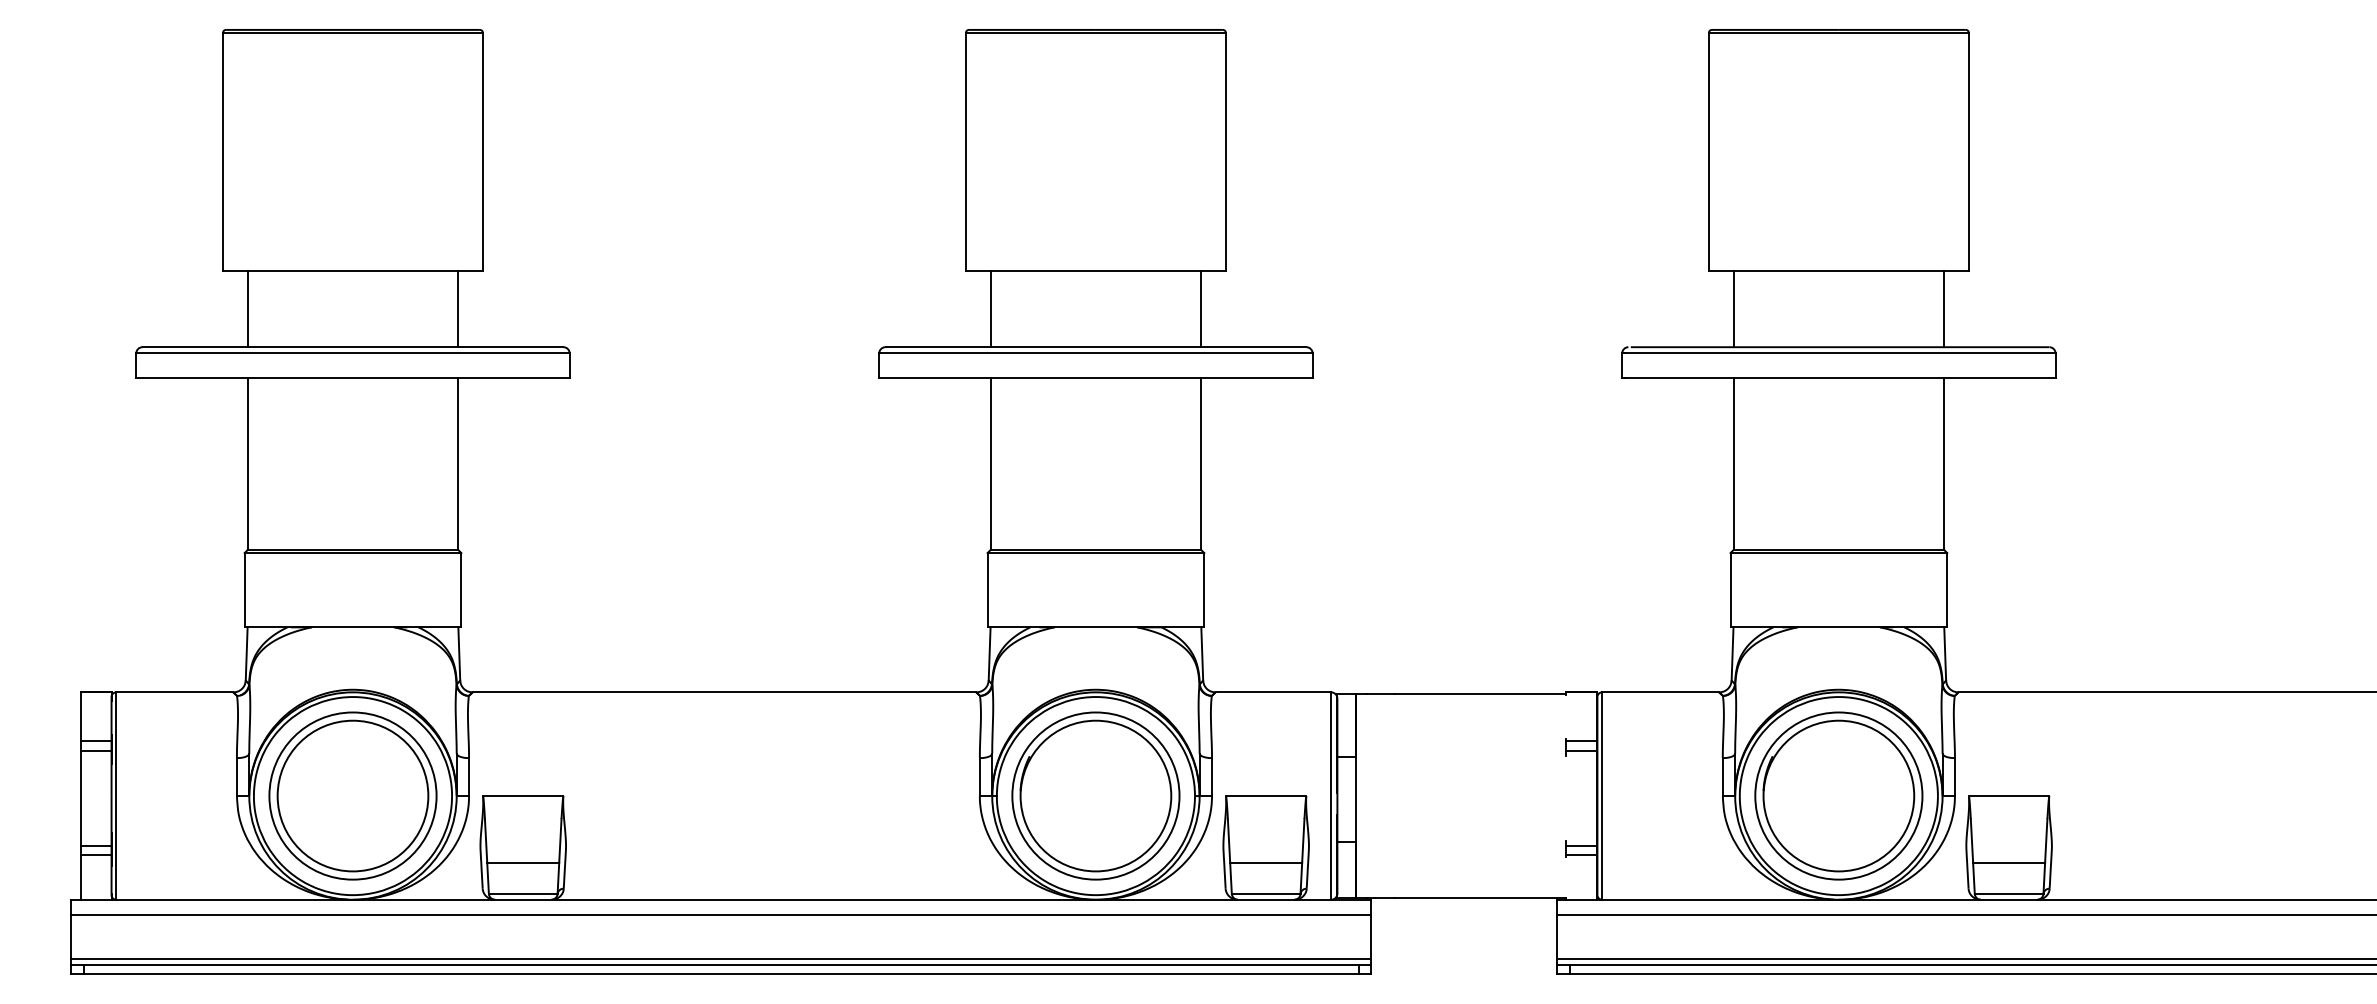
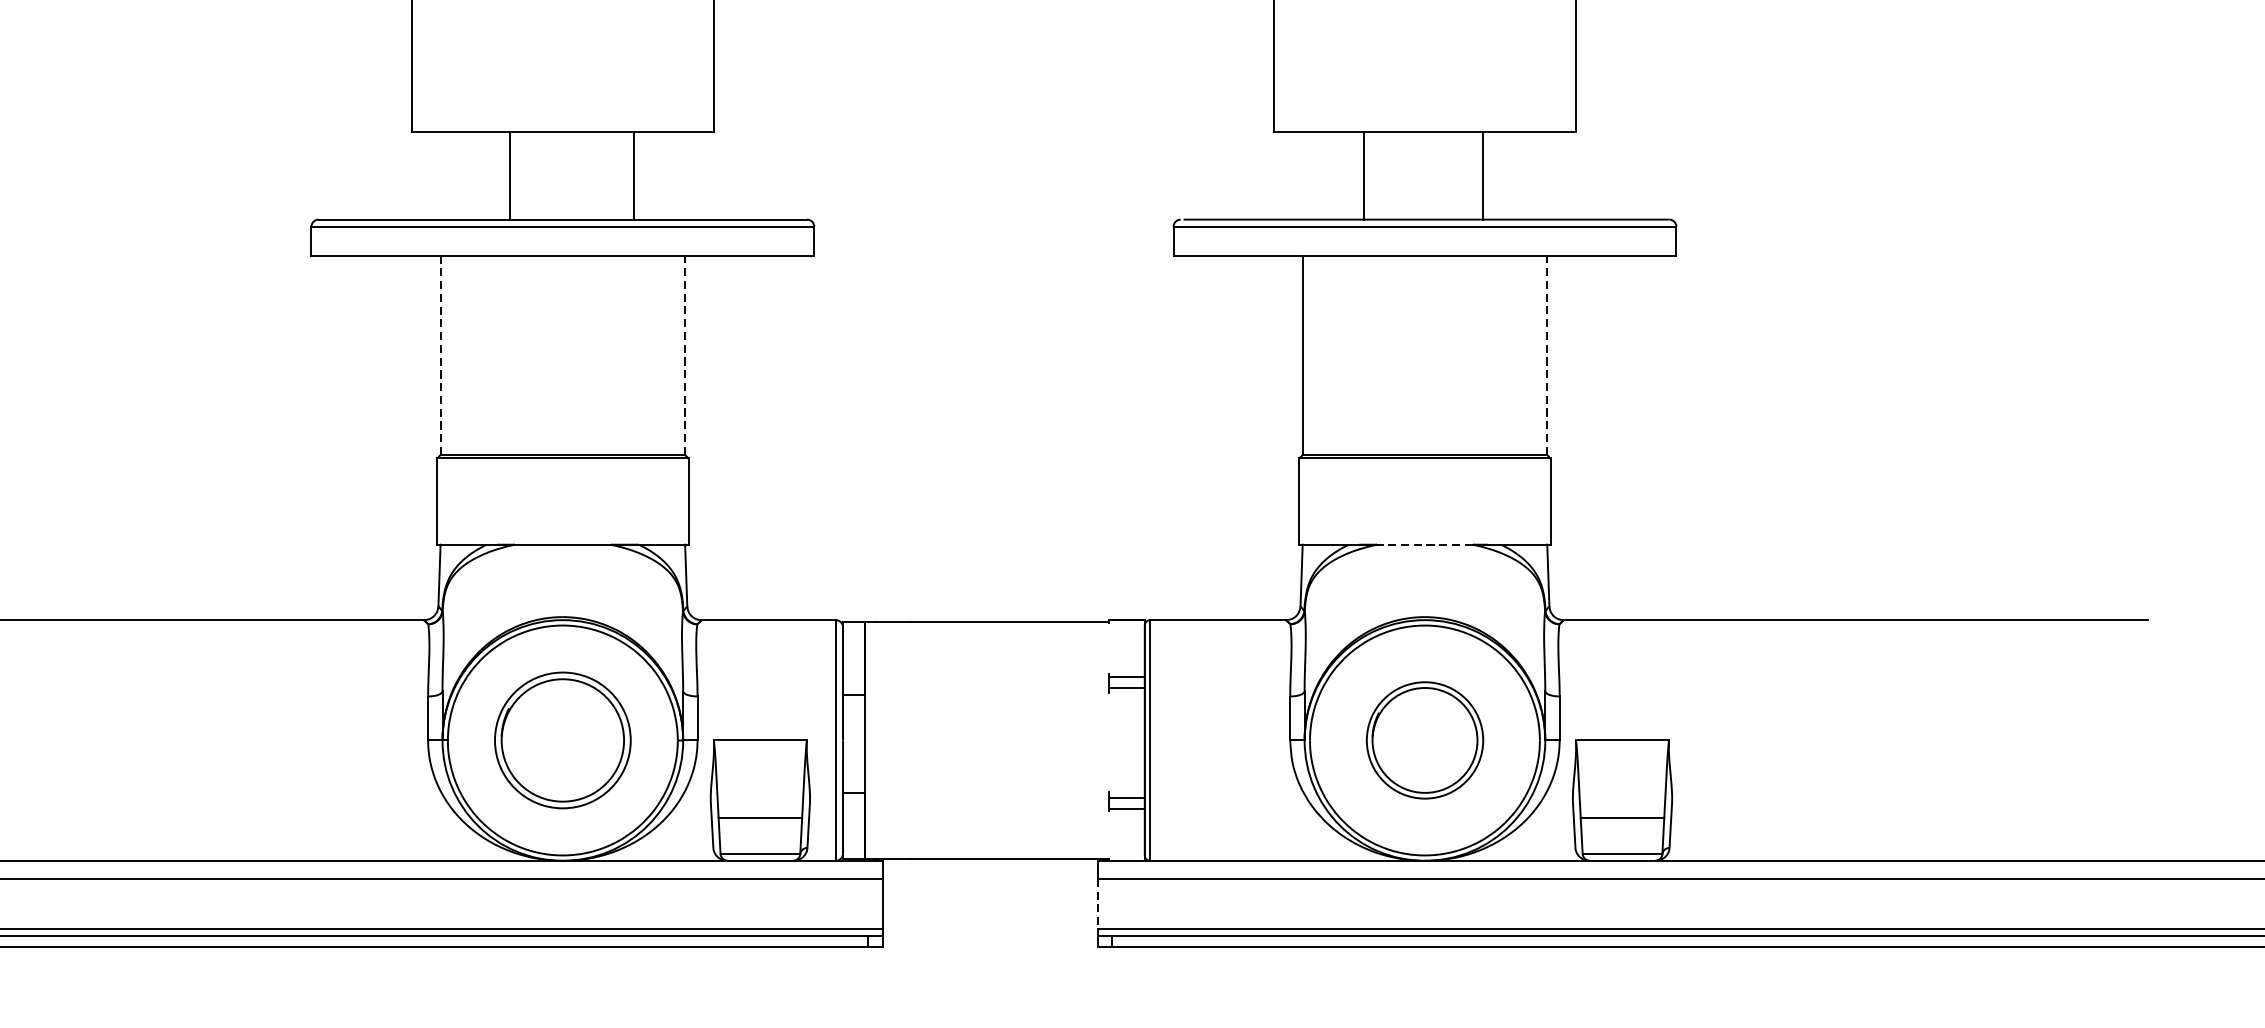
line: (990, 309) -> (510, 175), moved
line: (1201, 309) -> (634, 175), moved
line: (1733, 309) -> (1364, 175), moved
line: (1944, 309) -> (1483, 175), moved
line: (990, 464) -> (440, 355), solid -> dashed
line: (1201, 464) -> (685, 355), solid -> dashed
line: (1944, 464) -> (1547, 355), solid -> dashed
line: (1838, 627) -> (1424, 544), solid -> dashed
part: (1095, 795) -> (562, 739), size x0.7
part: (1838, 795) -> (1424, 739), size x0.6
line: (1557, 936) -> (1098, 903), solid -> dashed

